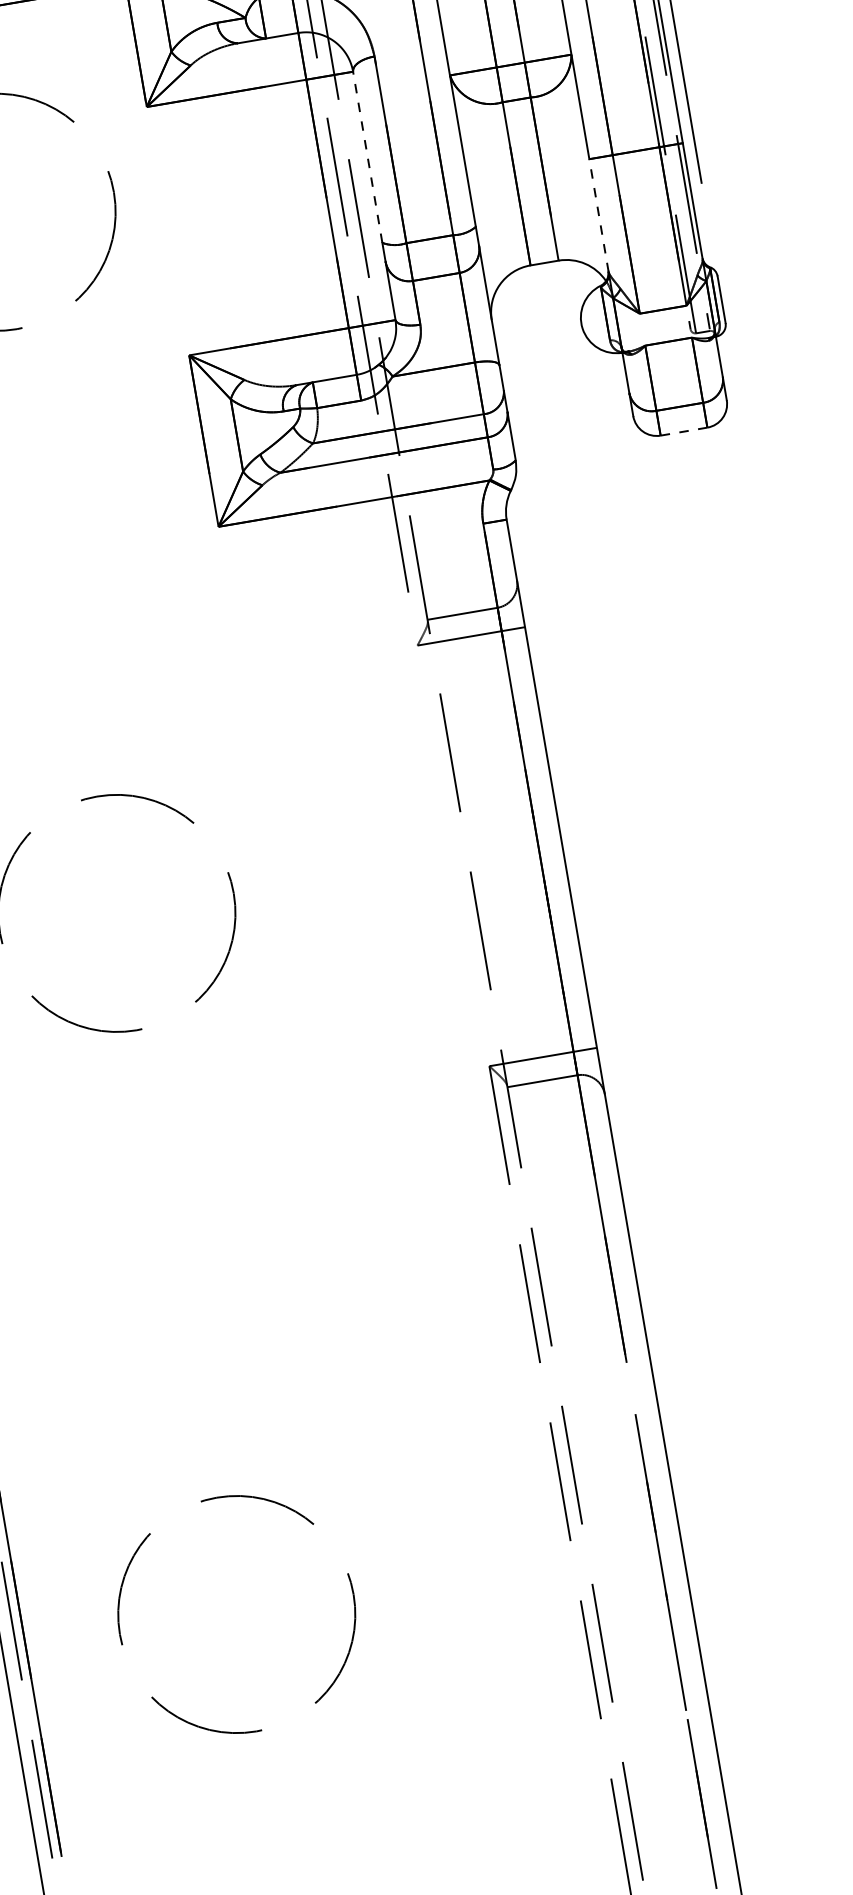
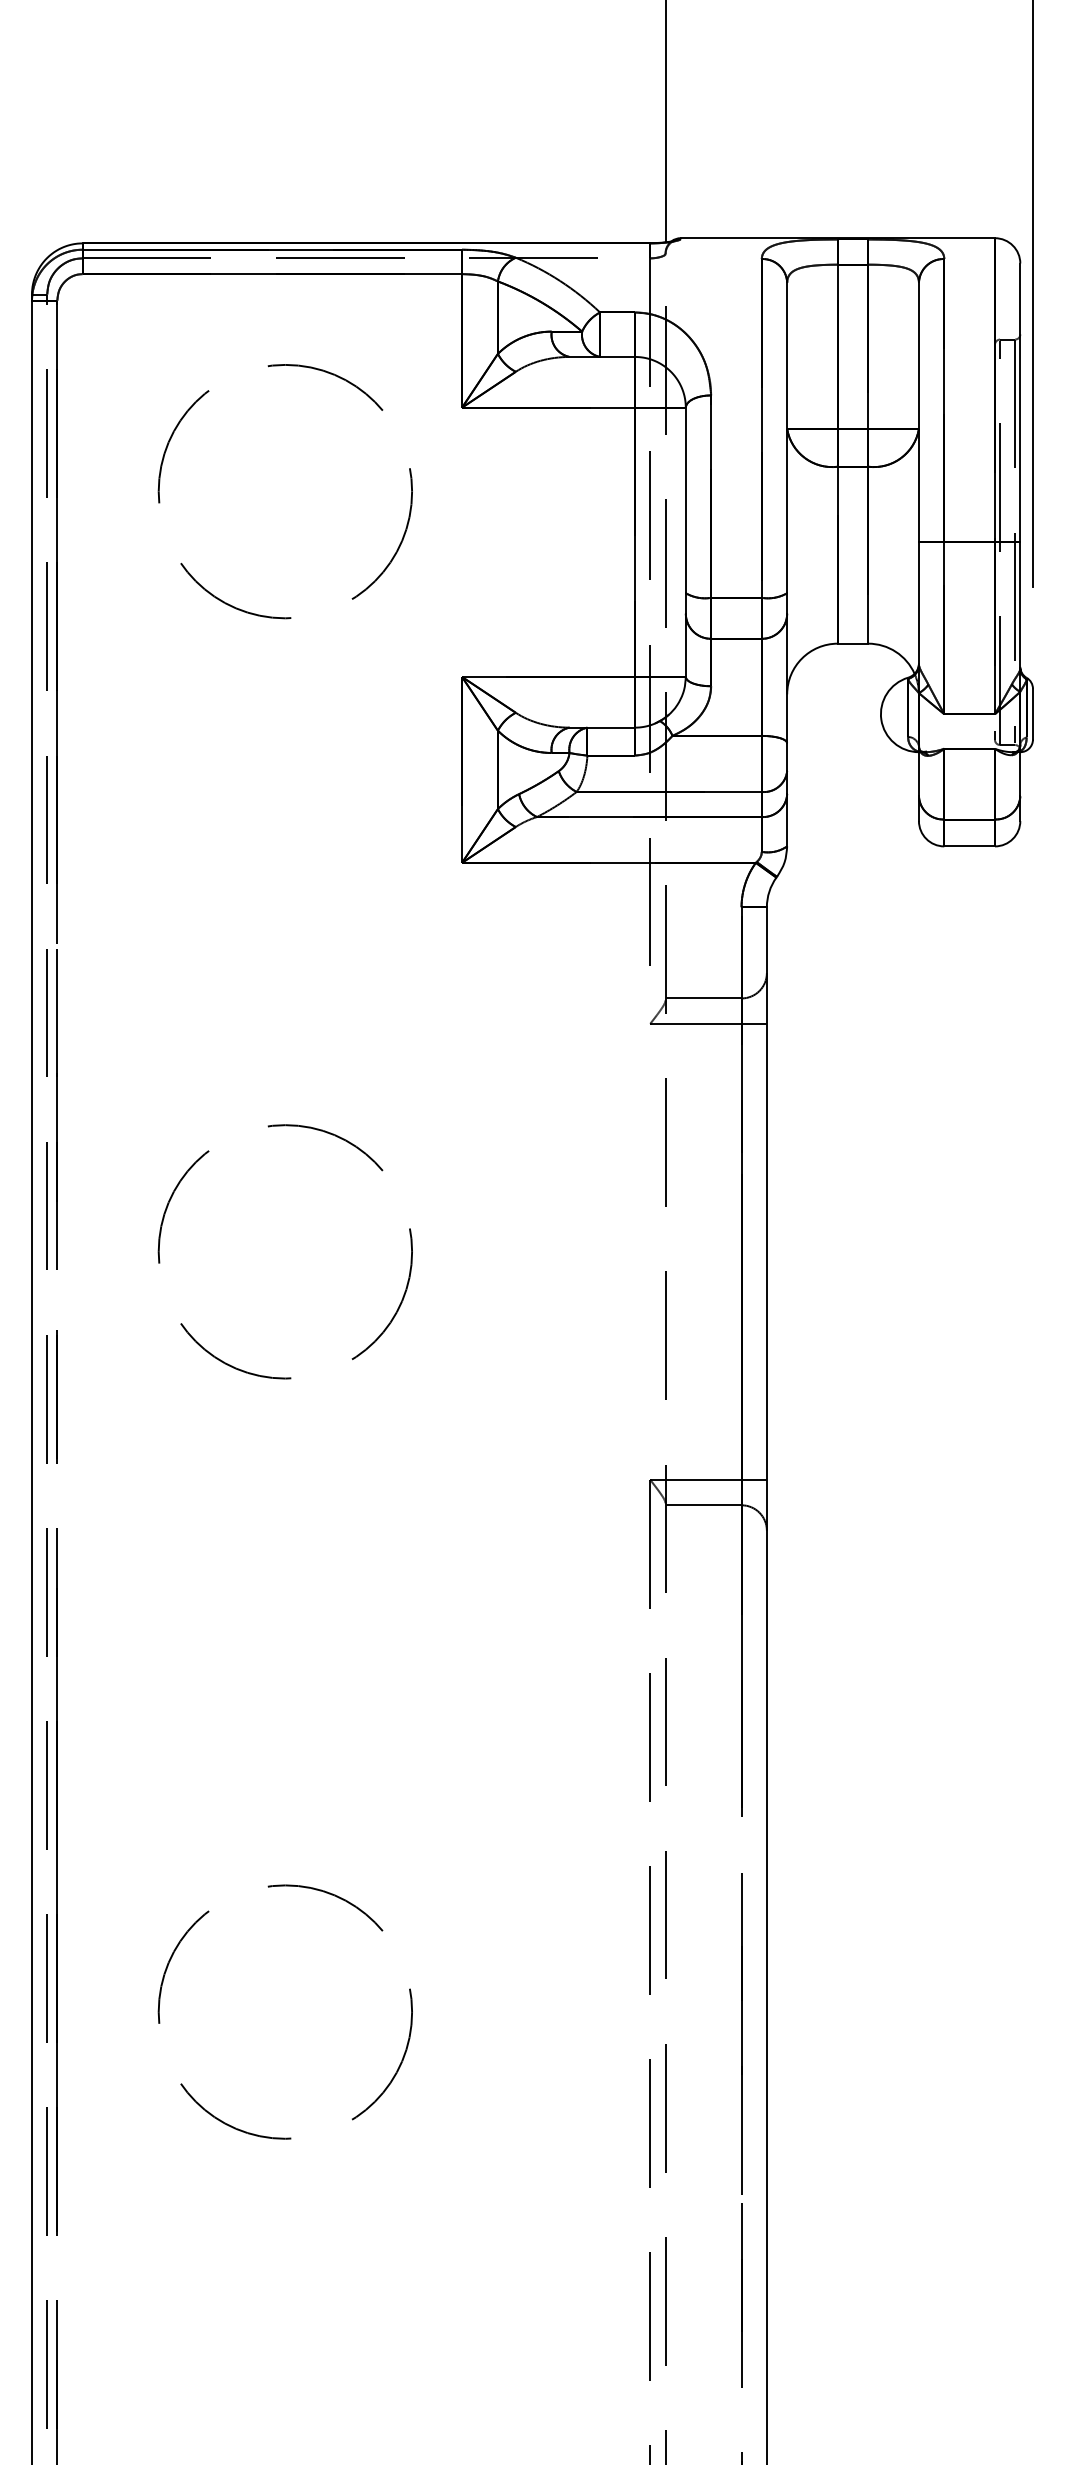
line: (367, 157) -> (685, 500), dashed -> solid
line: (598, 215) -> (918, 603), dashed -> solid
line: (684, 431) -> (970, 846), dashed -> solid

